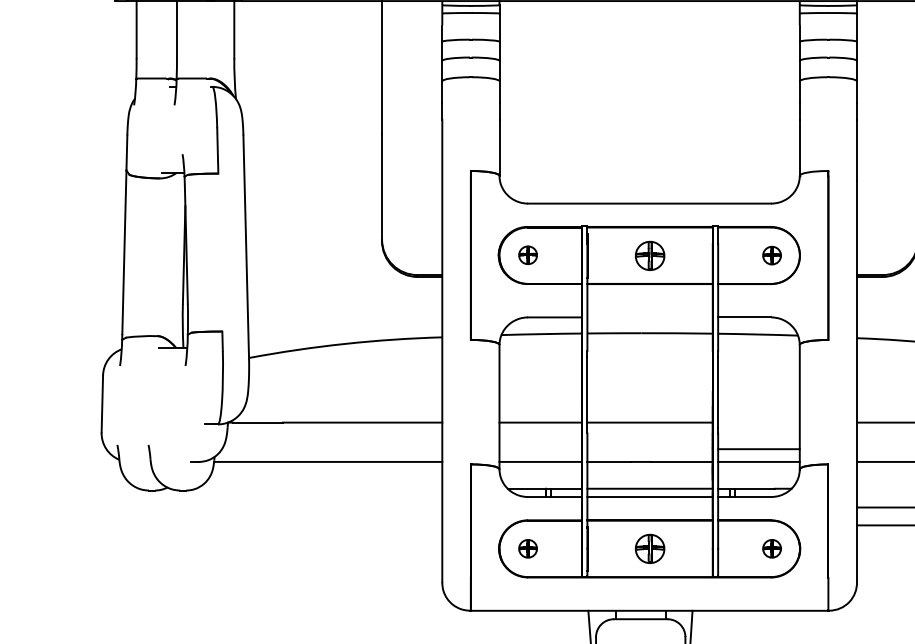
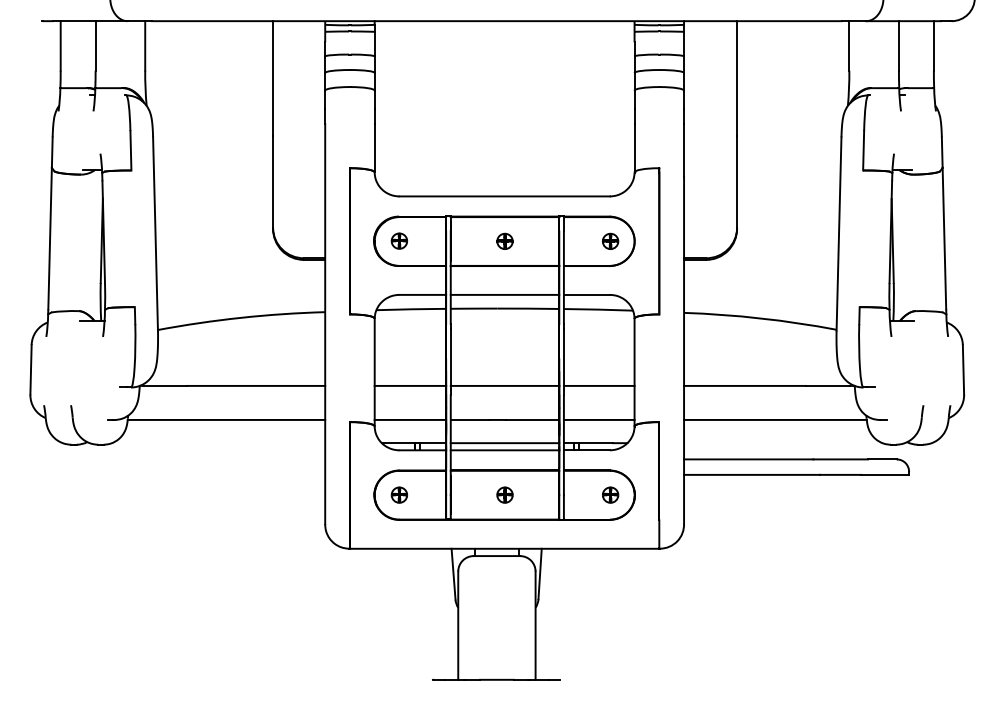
part: (649, 254) -> (504, 240), size x0.62
line: (649, 316) -> (504, 294), added
line: (758, 448) -> (598, 385), moved
part: (649, 548) -> (504, 494), size x0.62

